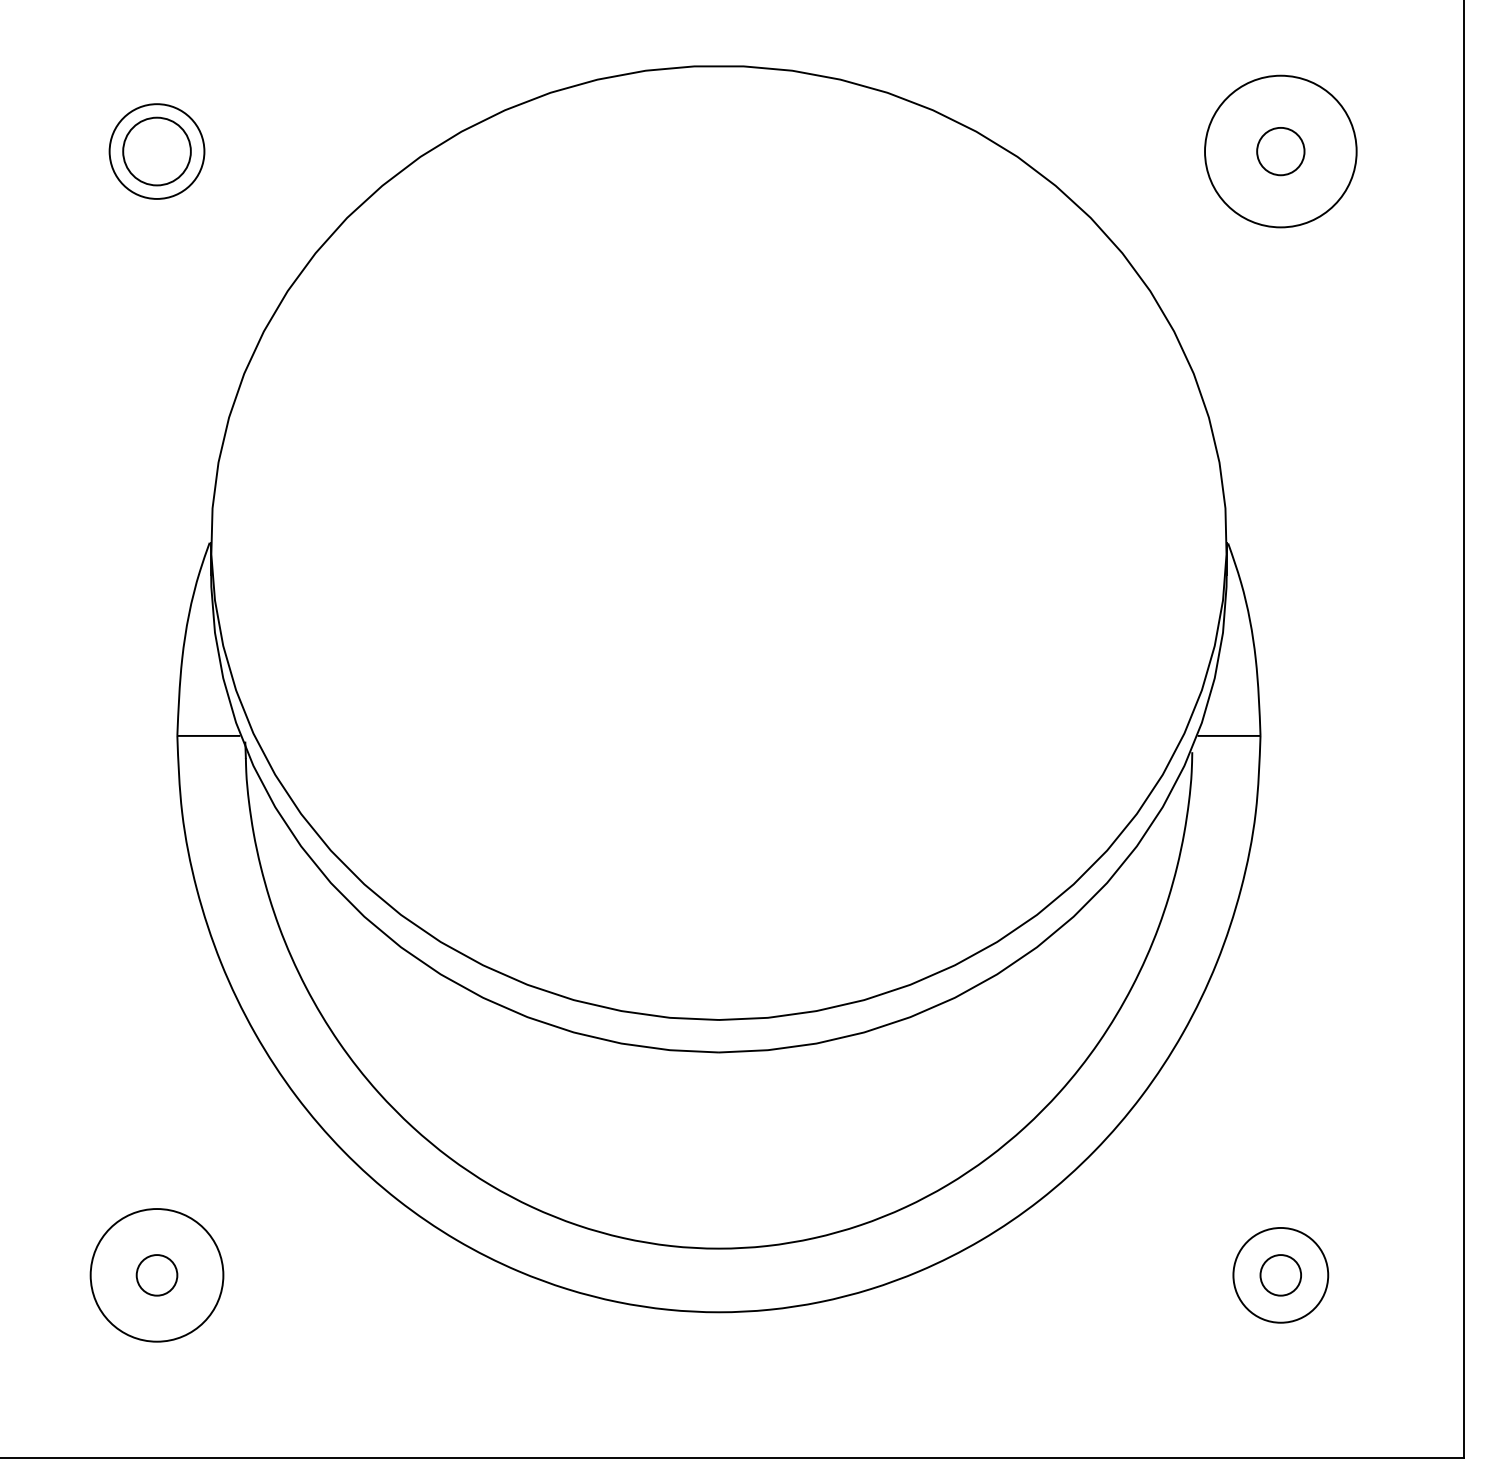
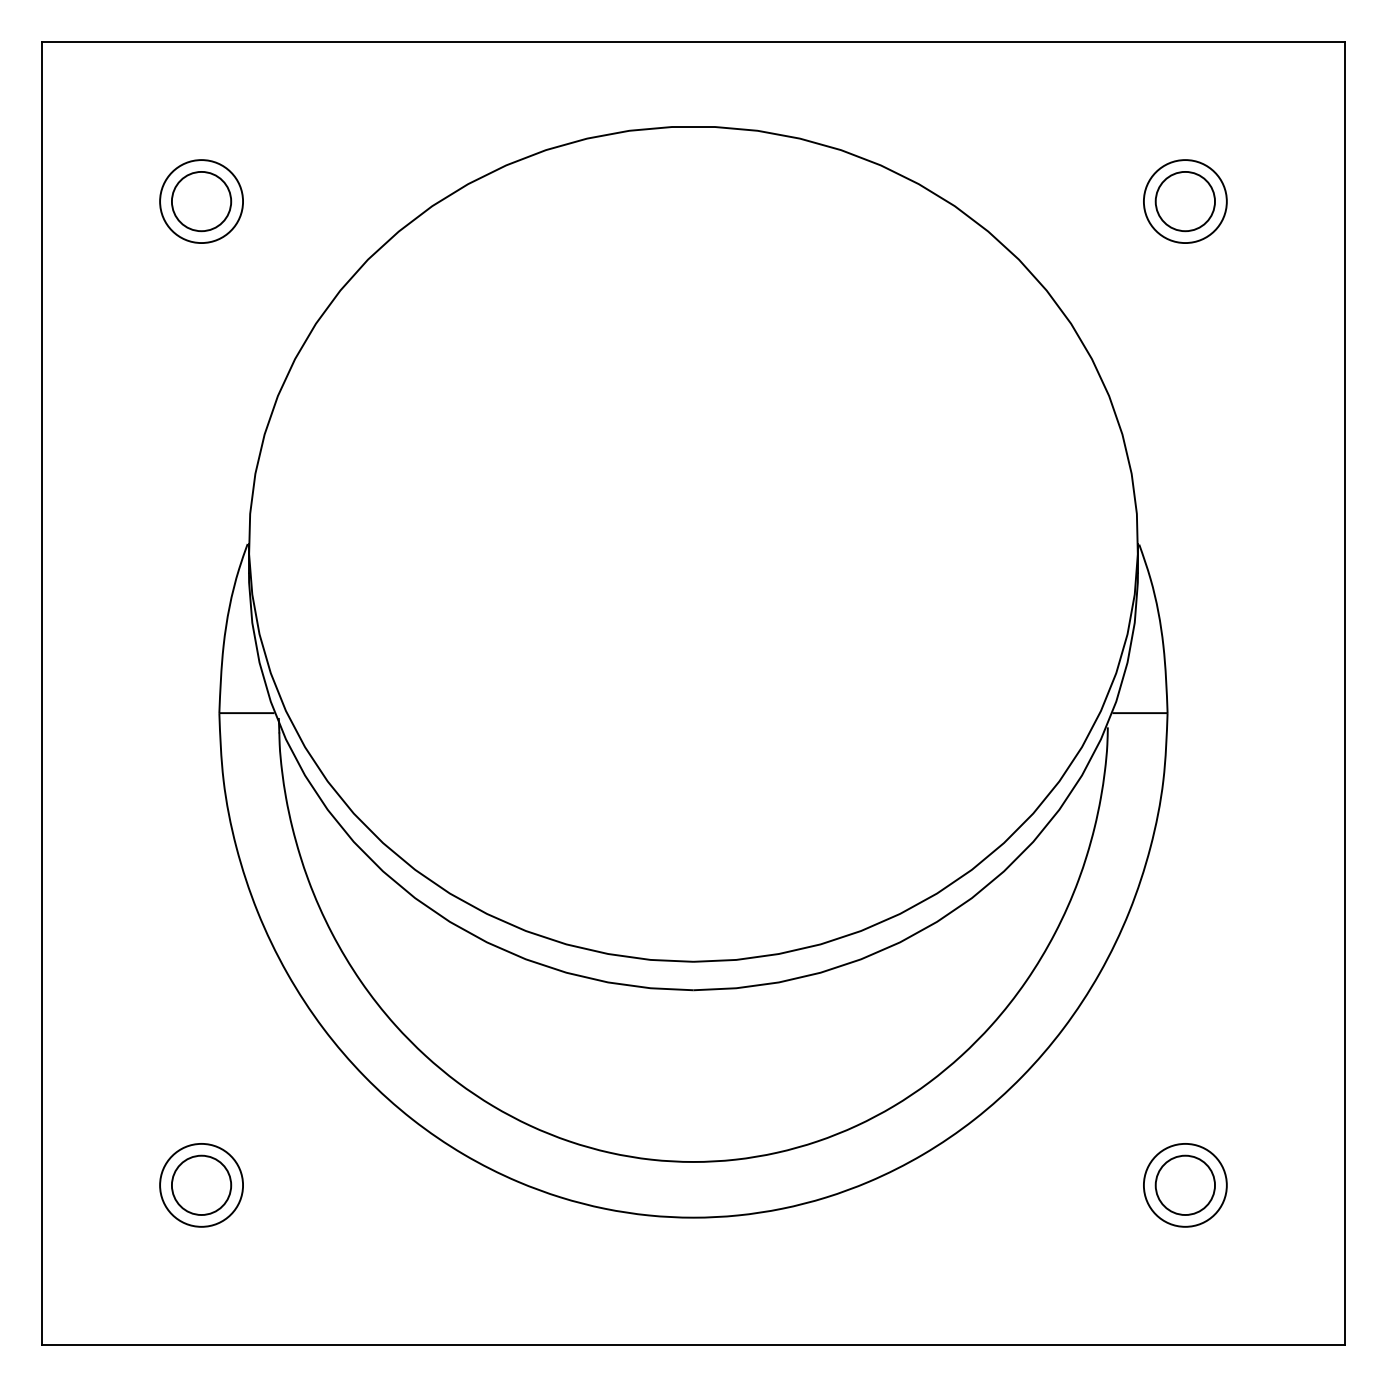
circle: (1279, 151) -> (1184, 201), size x0.62
circle: (1280, 151) -> (1185, 201), size x1.43
circle: (156, 1274) -> (201, 1184), size x0.71
circle: (156, 1274) -> (201, 1184), size x1.67
circle: (1280, 1274) -> (1185, 1184), size x1.67

